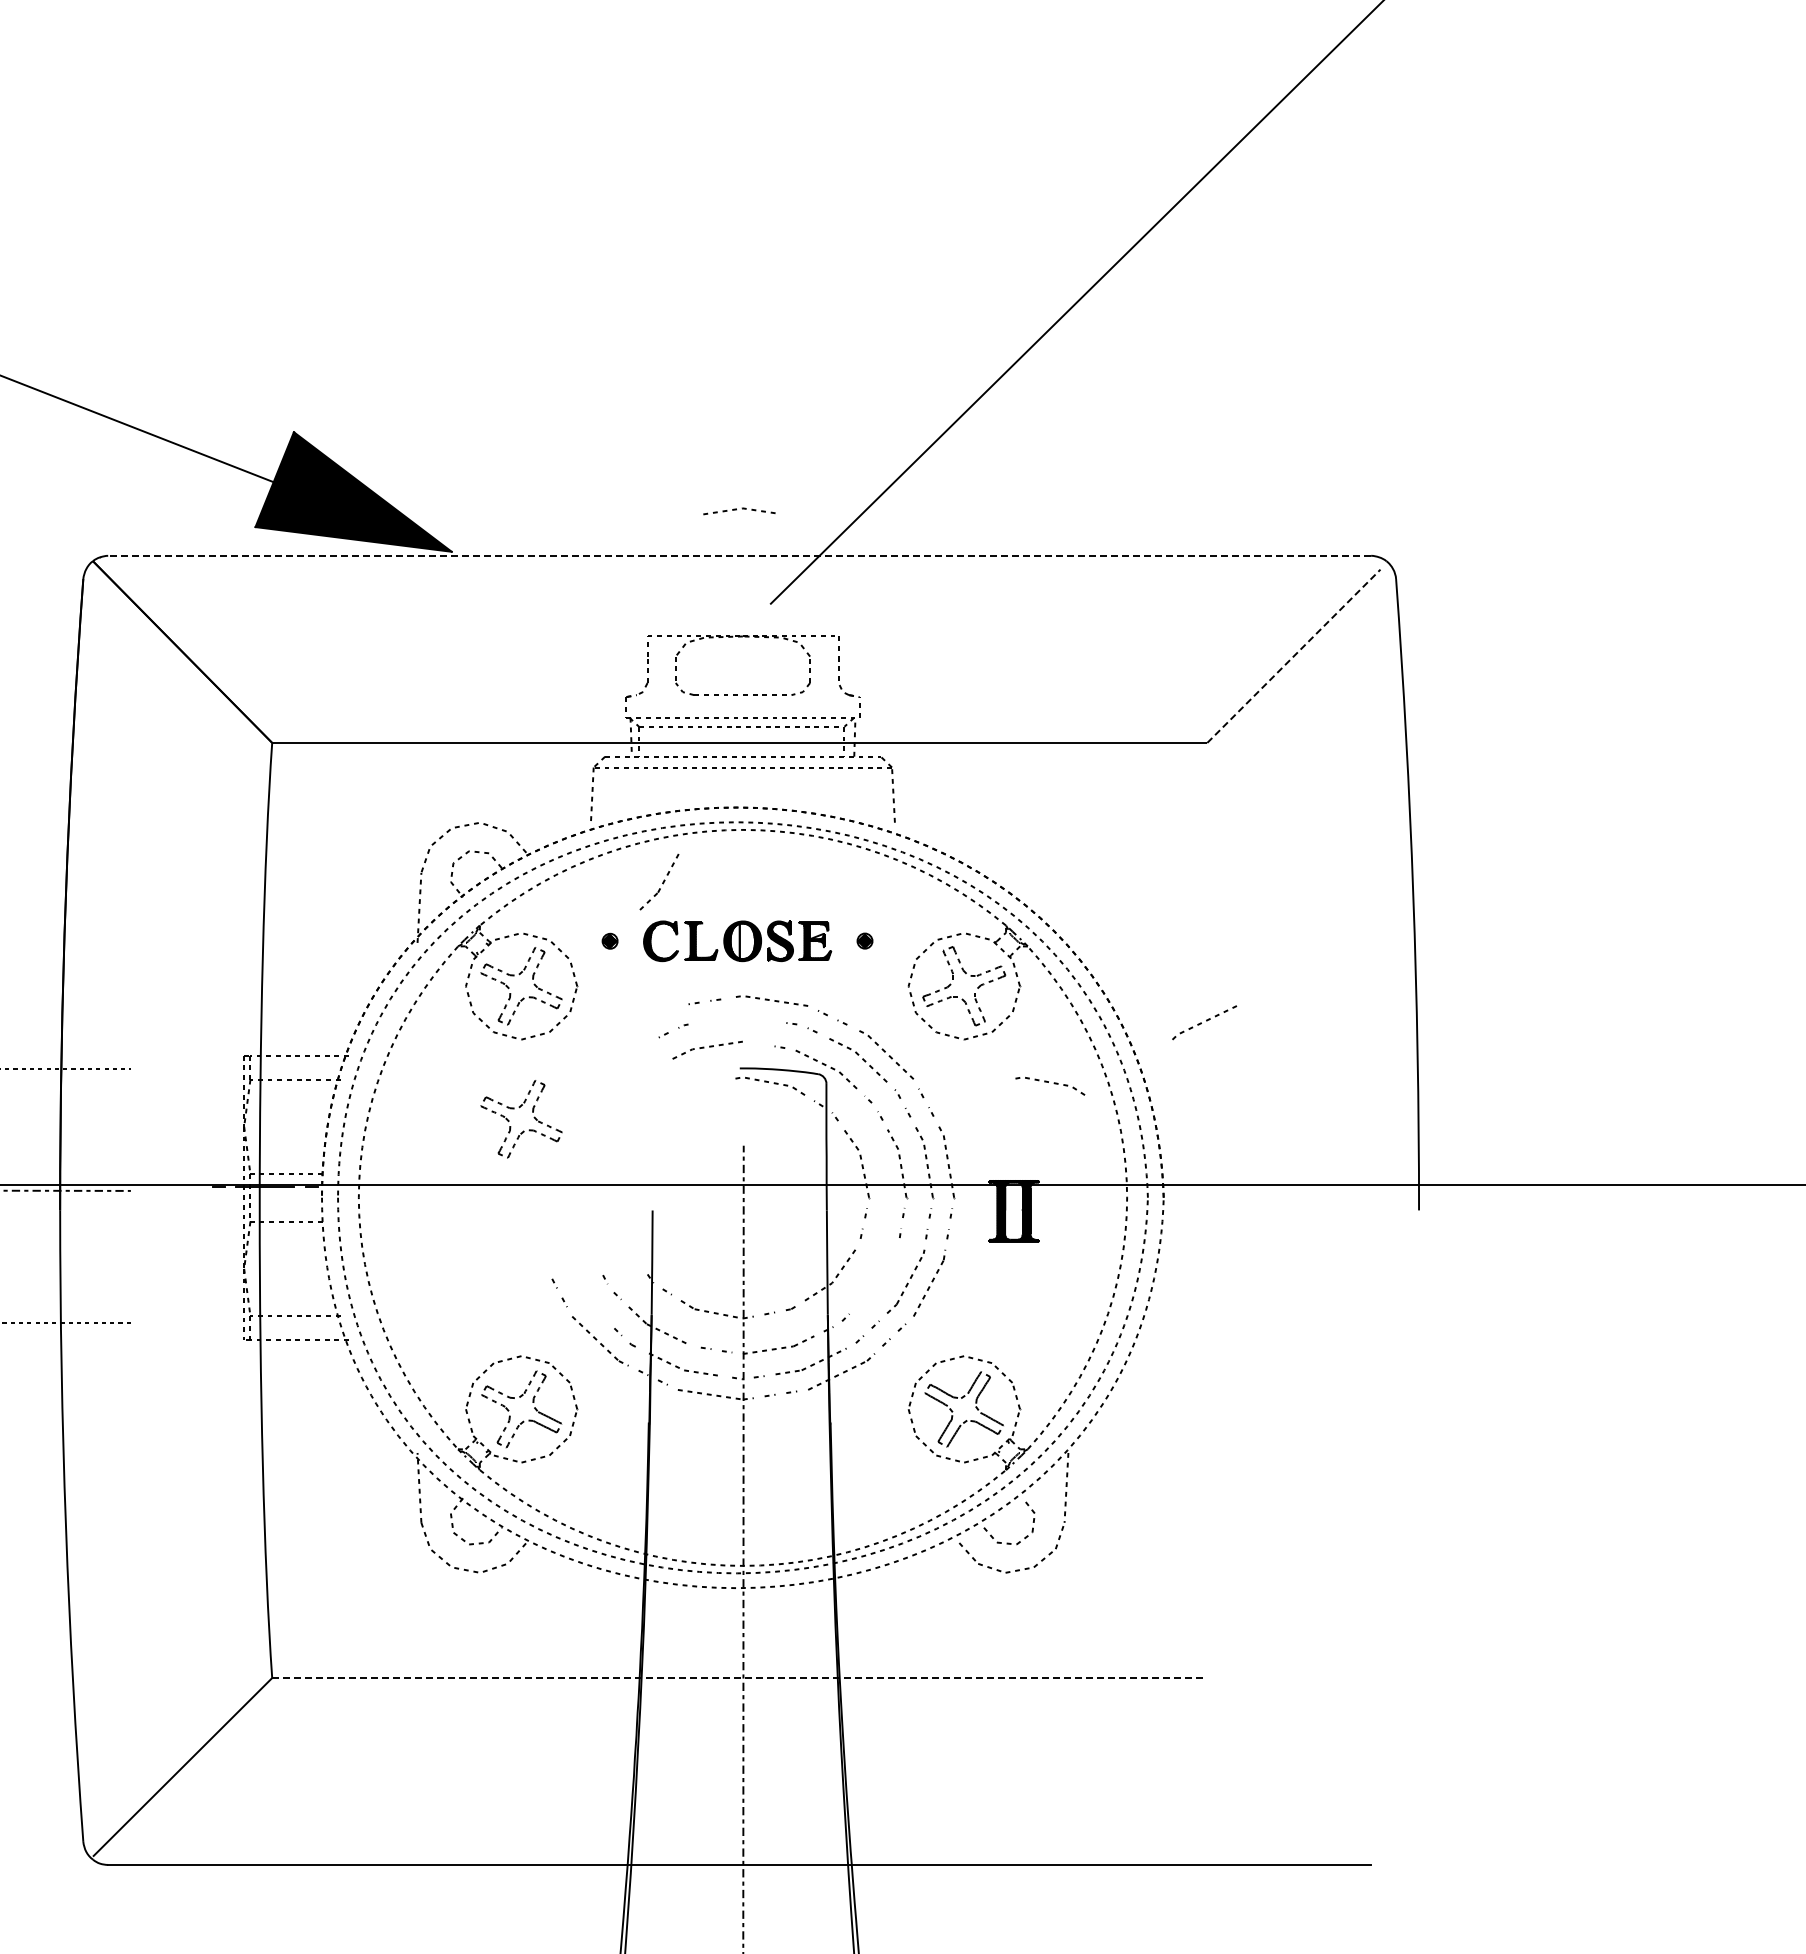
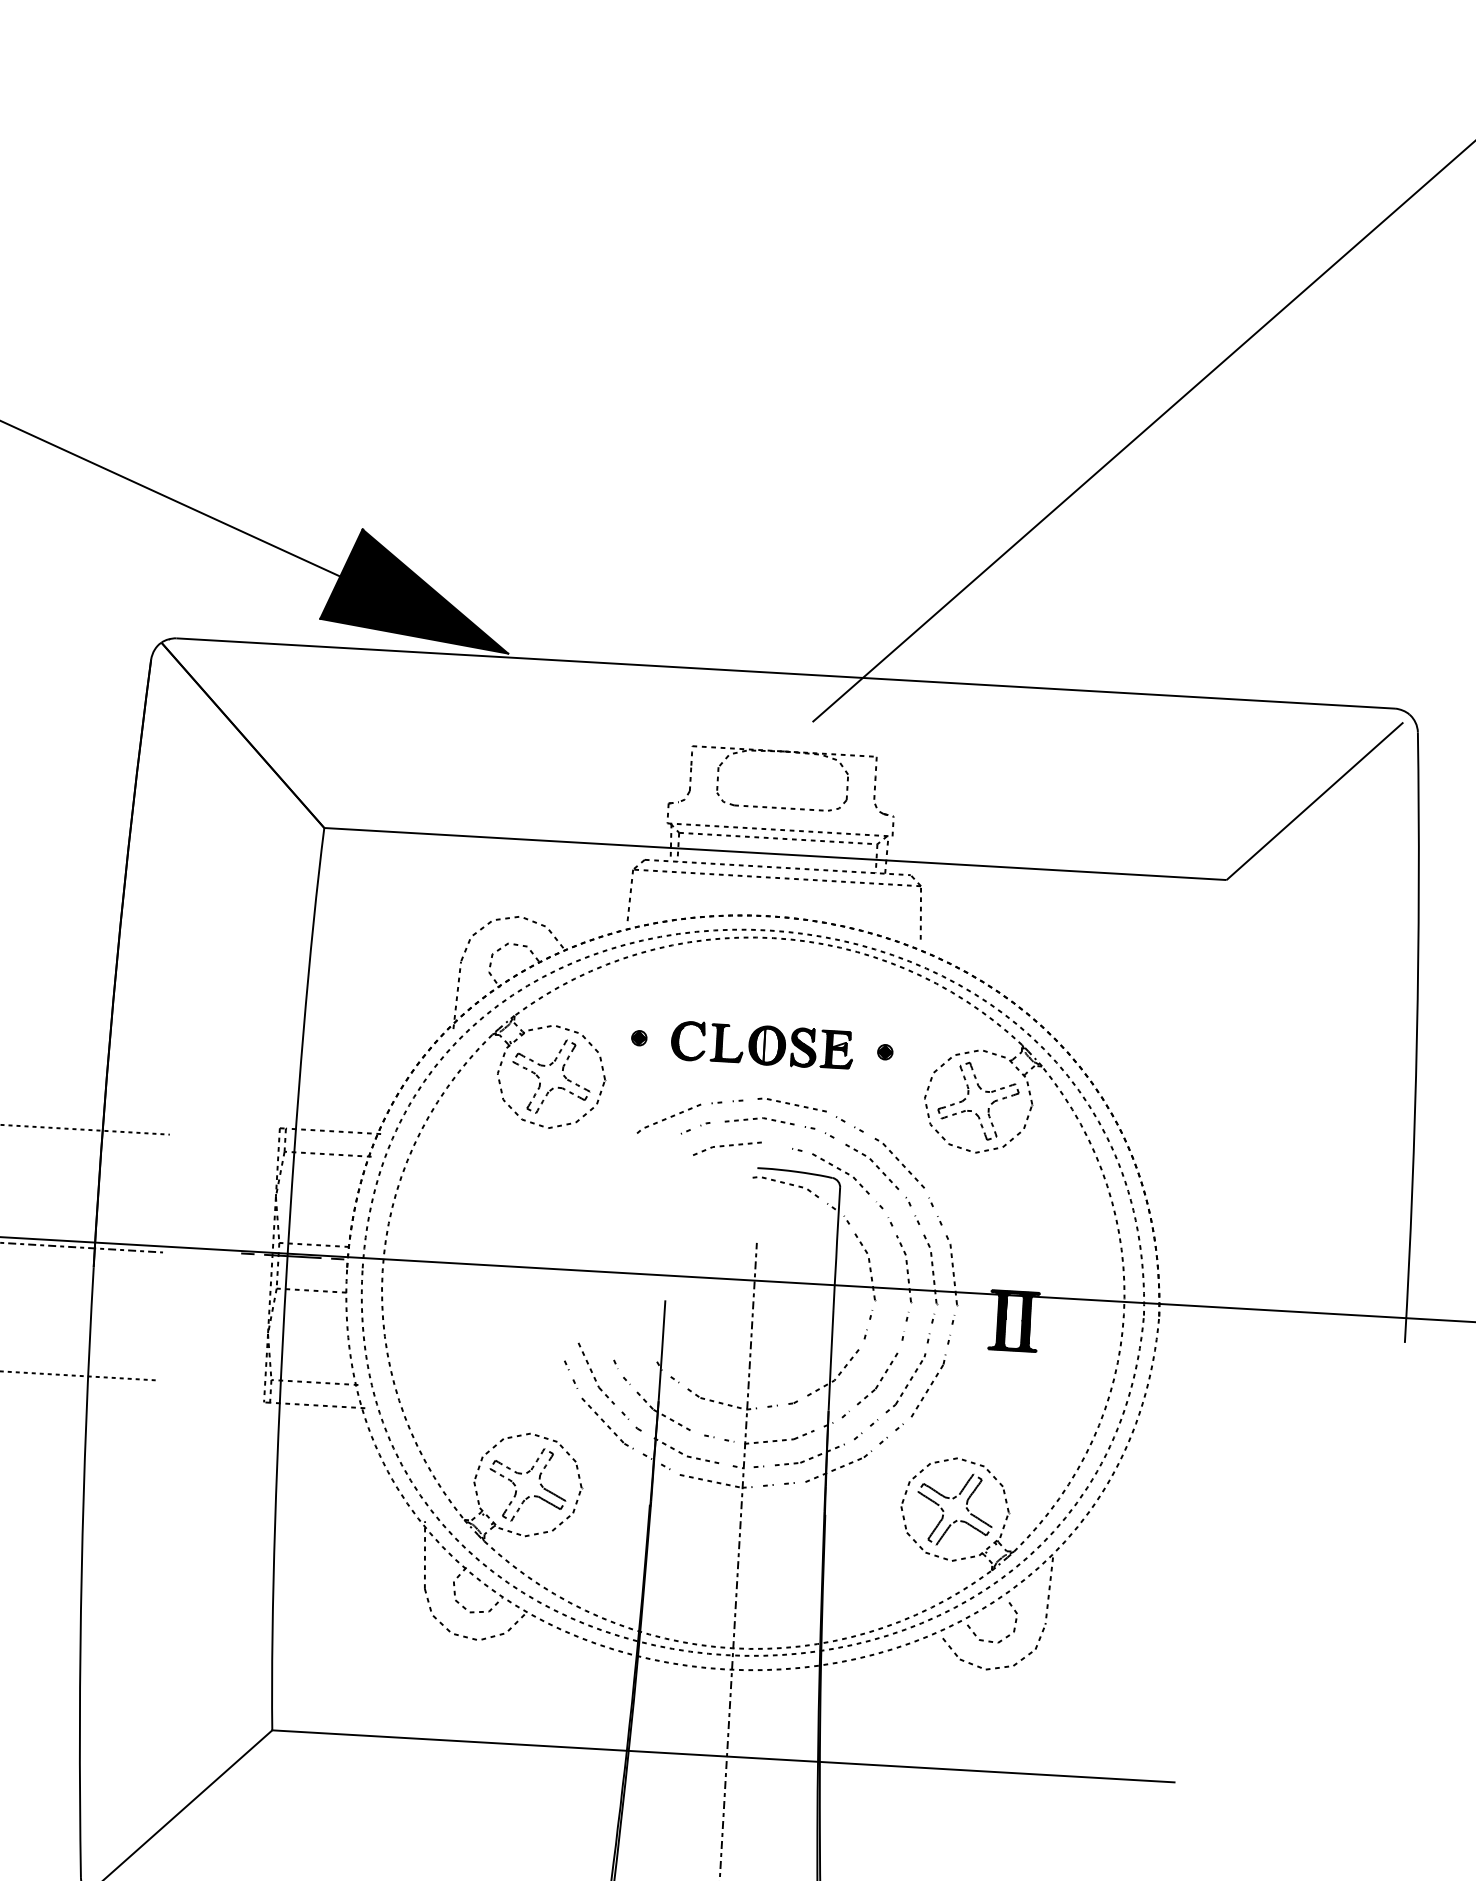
line: (736, 510) -> (756, 1119), moved
line: (739, 555) -> (785, 673), dashed -> solid
line: (1293, 656) -> (1314, 801), dashed -> solid
part: (659, 881) -> (877, 1378), moved
line: (1206, 1021) -> (670, 1117), moved
line: (1053, 1083) -> (1059, 1200), removed
part: (519, 1108) -> (542, 1194), removed
part: (585, 1290) -> (596, 1373), added
line: (739, 1678) -> (723, 1756), dashed -> solid

